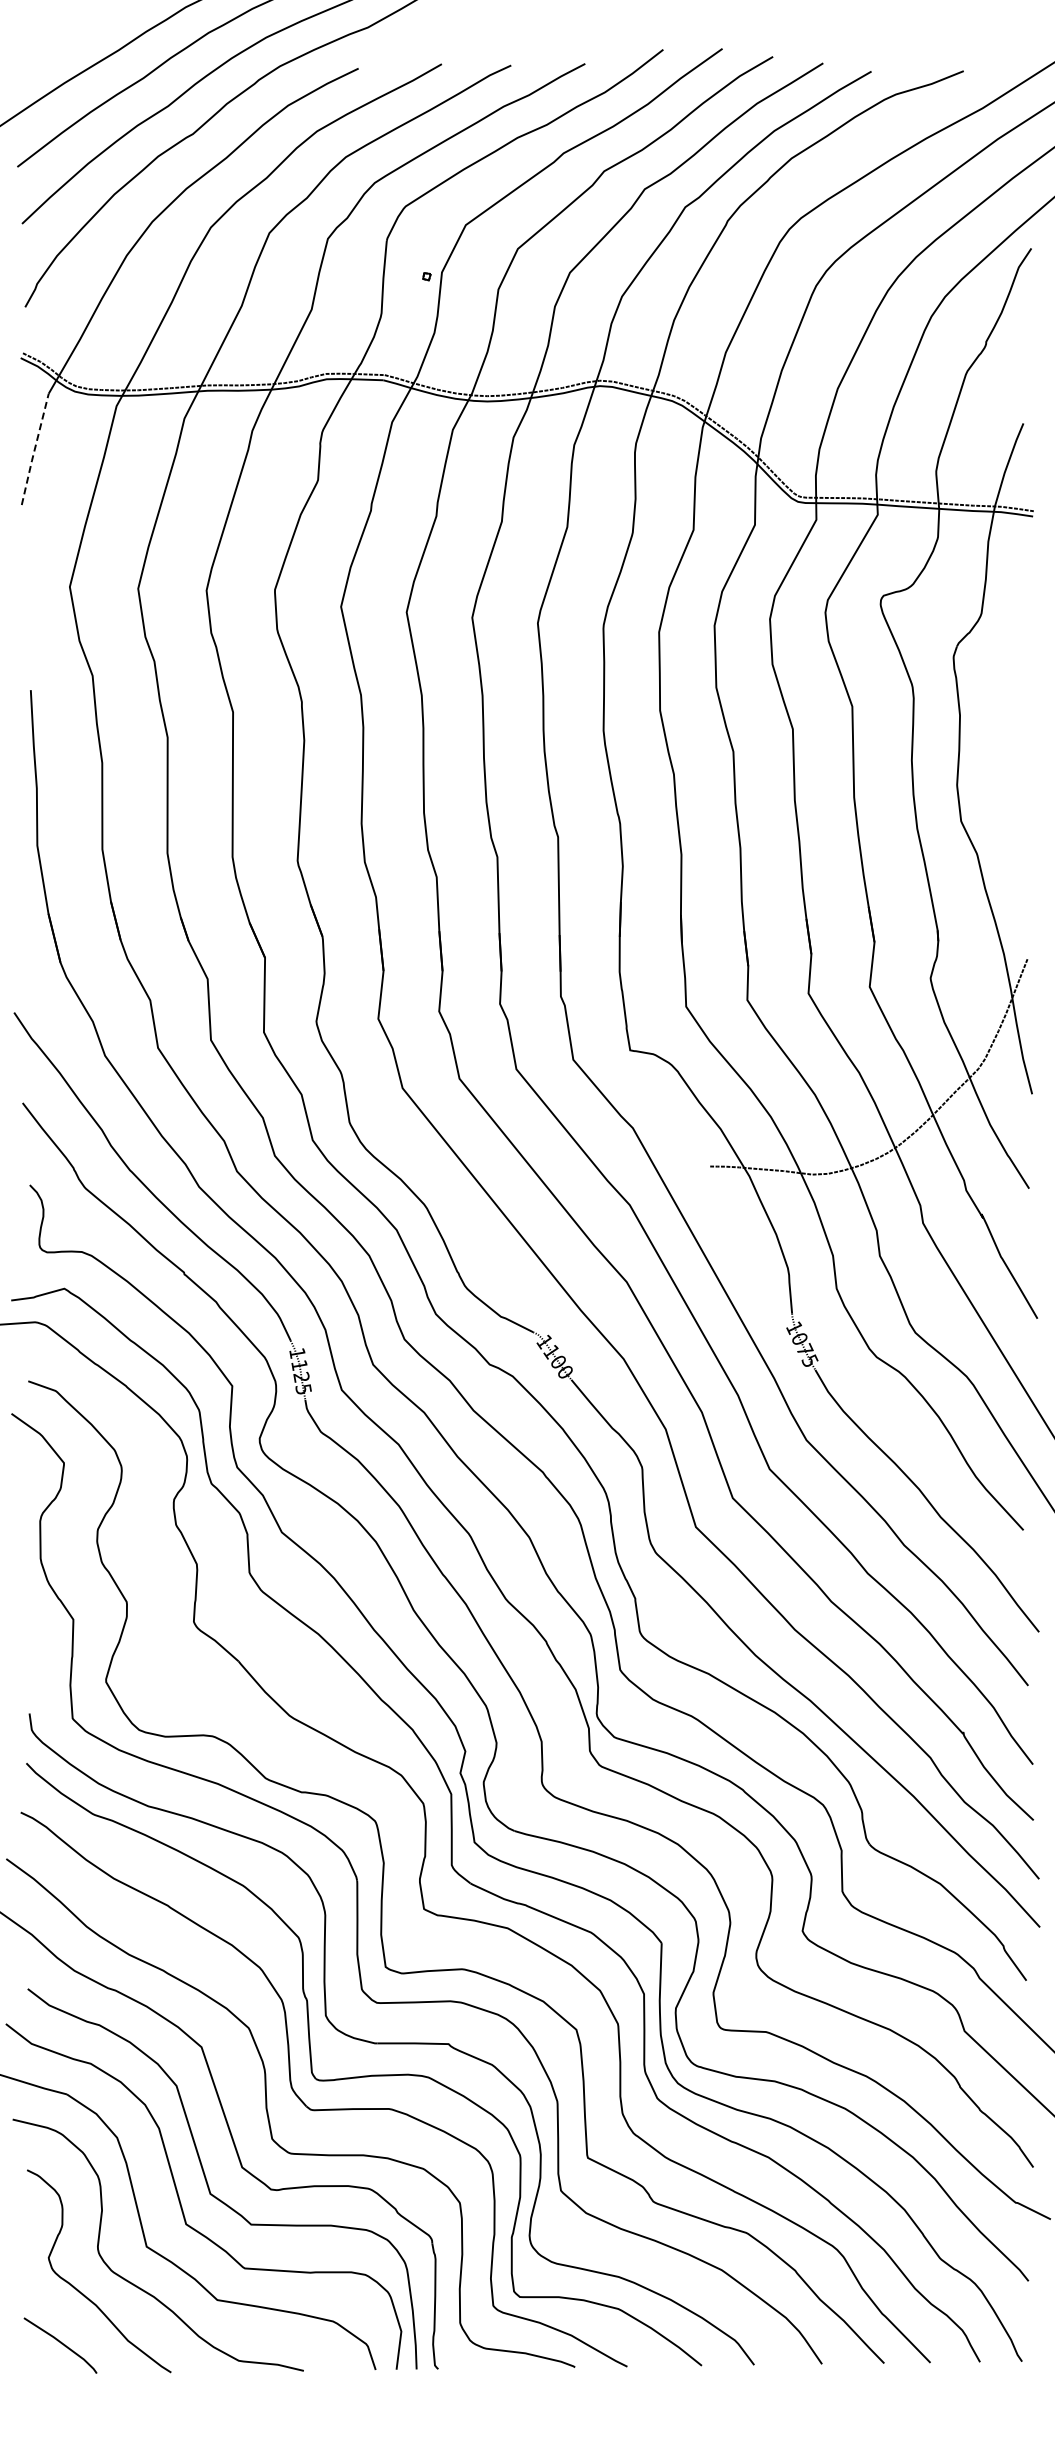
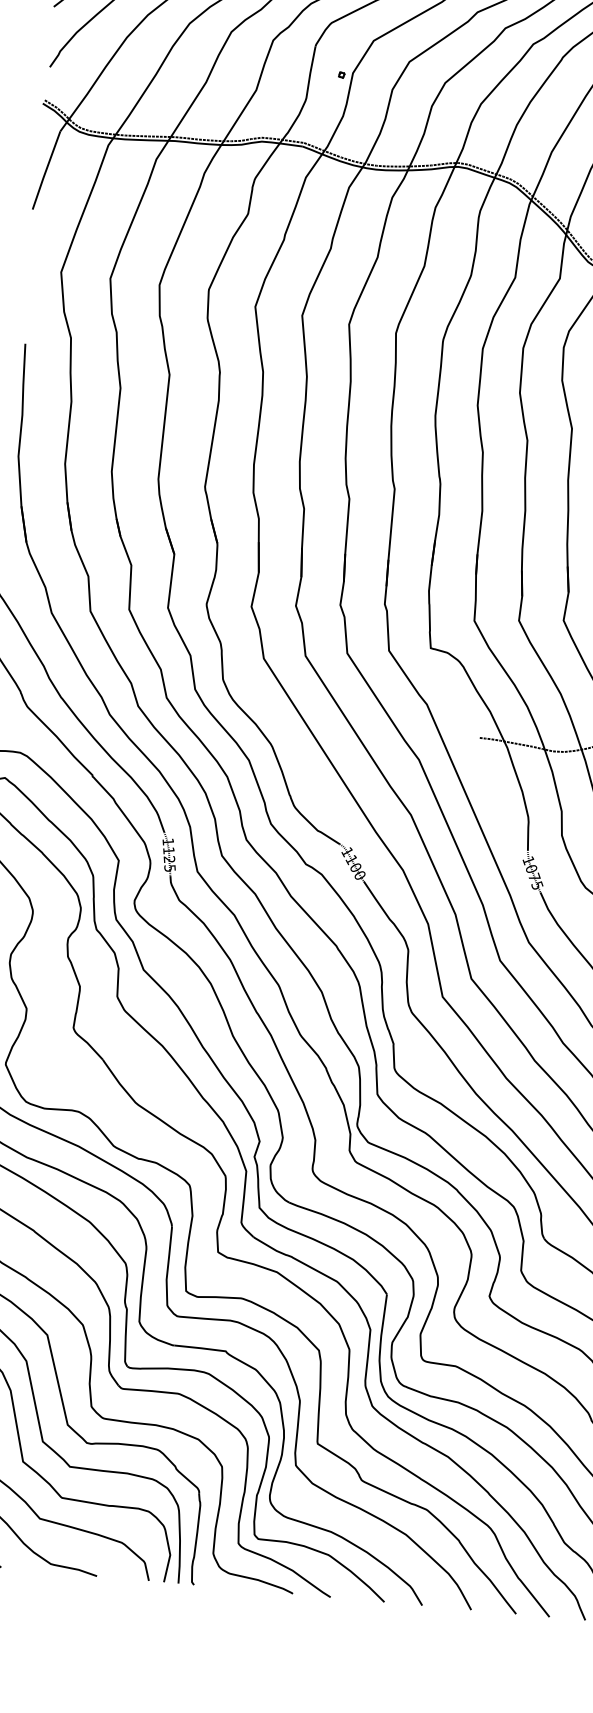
line: (34, 449) -> (45, 170), dashed -> solid

